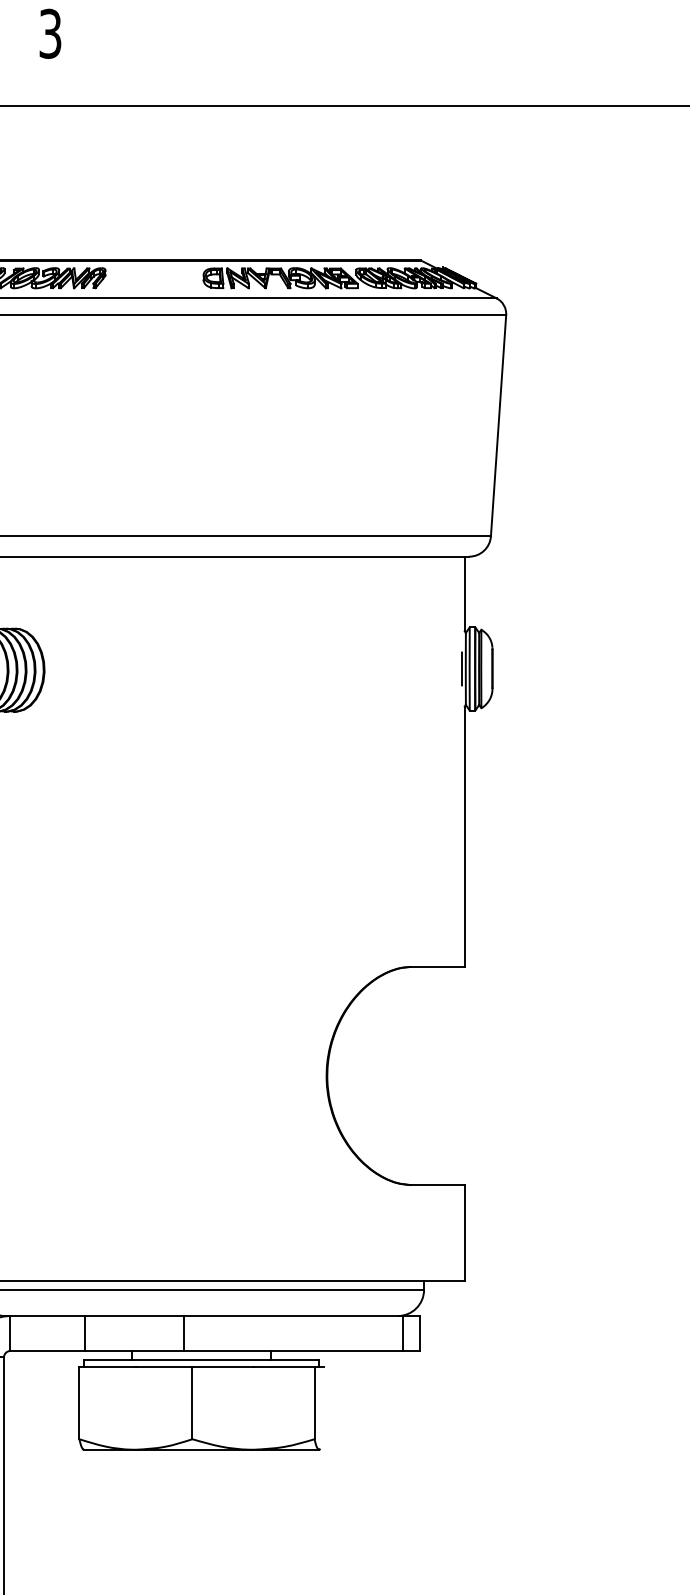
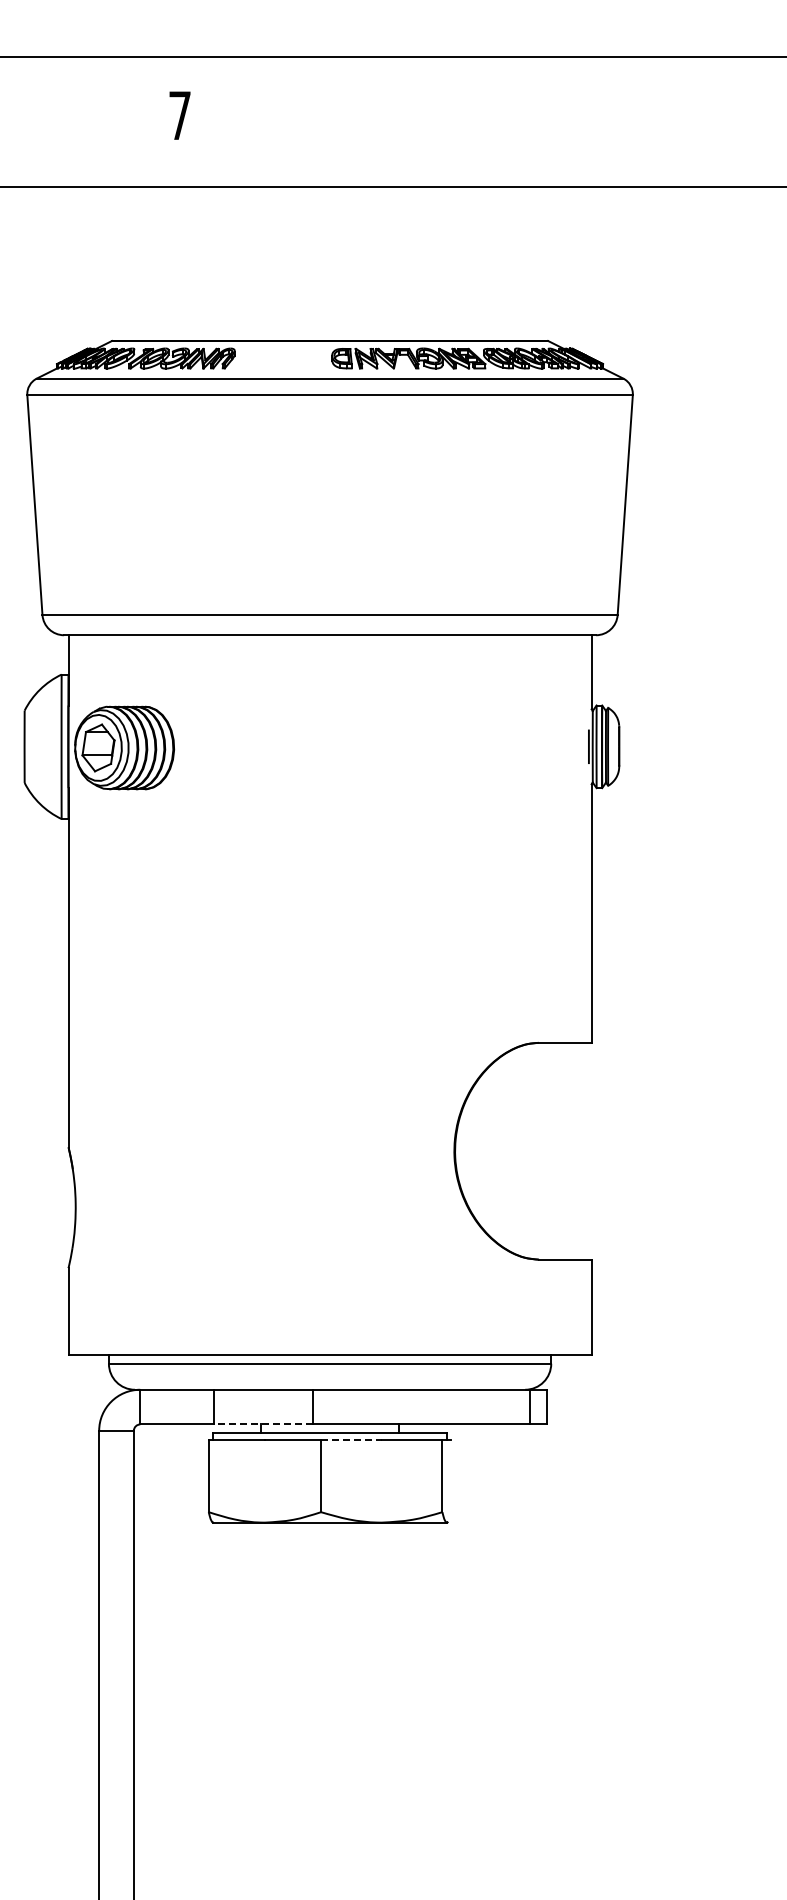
text: (49, 33) -> (179, 115), 3 -> 7
line: (133, 1350) -> (262, 1424), solid -> dashed
line: (223, 1367) -> (351, 1440), solid -> dashed

